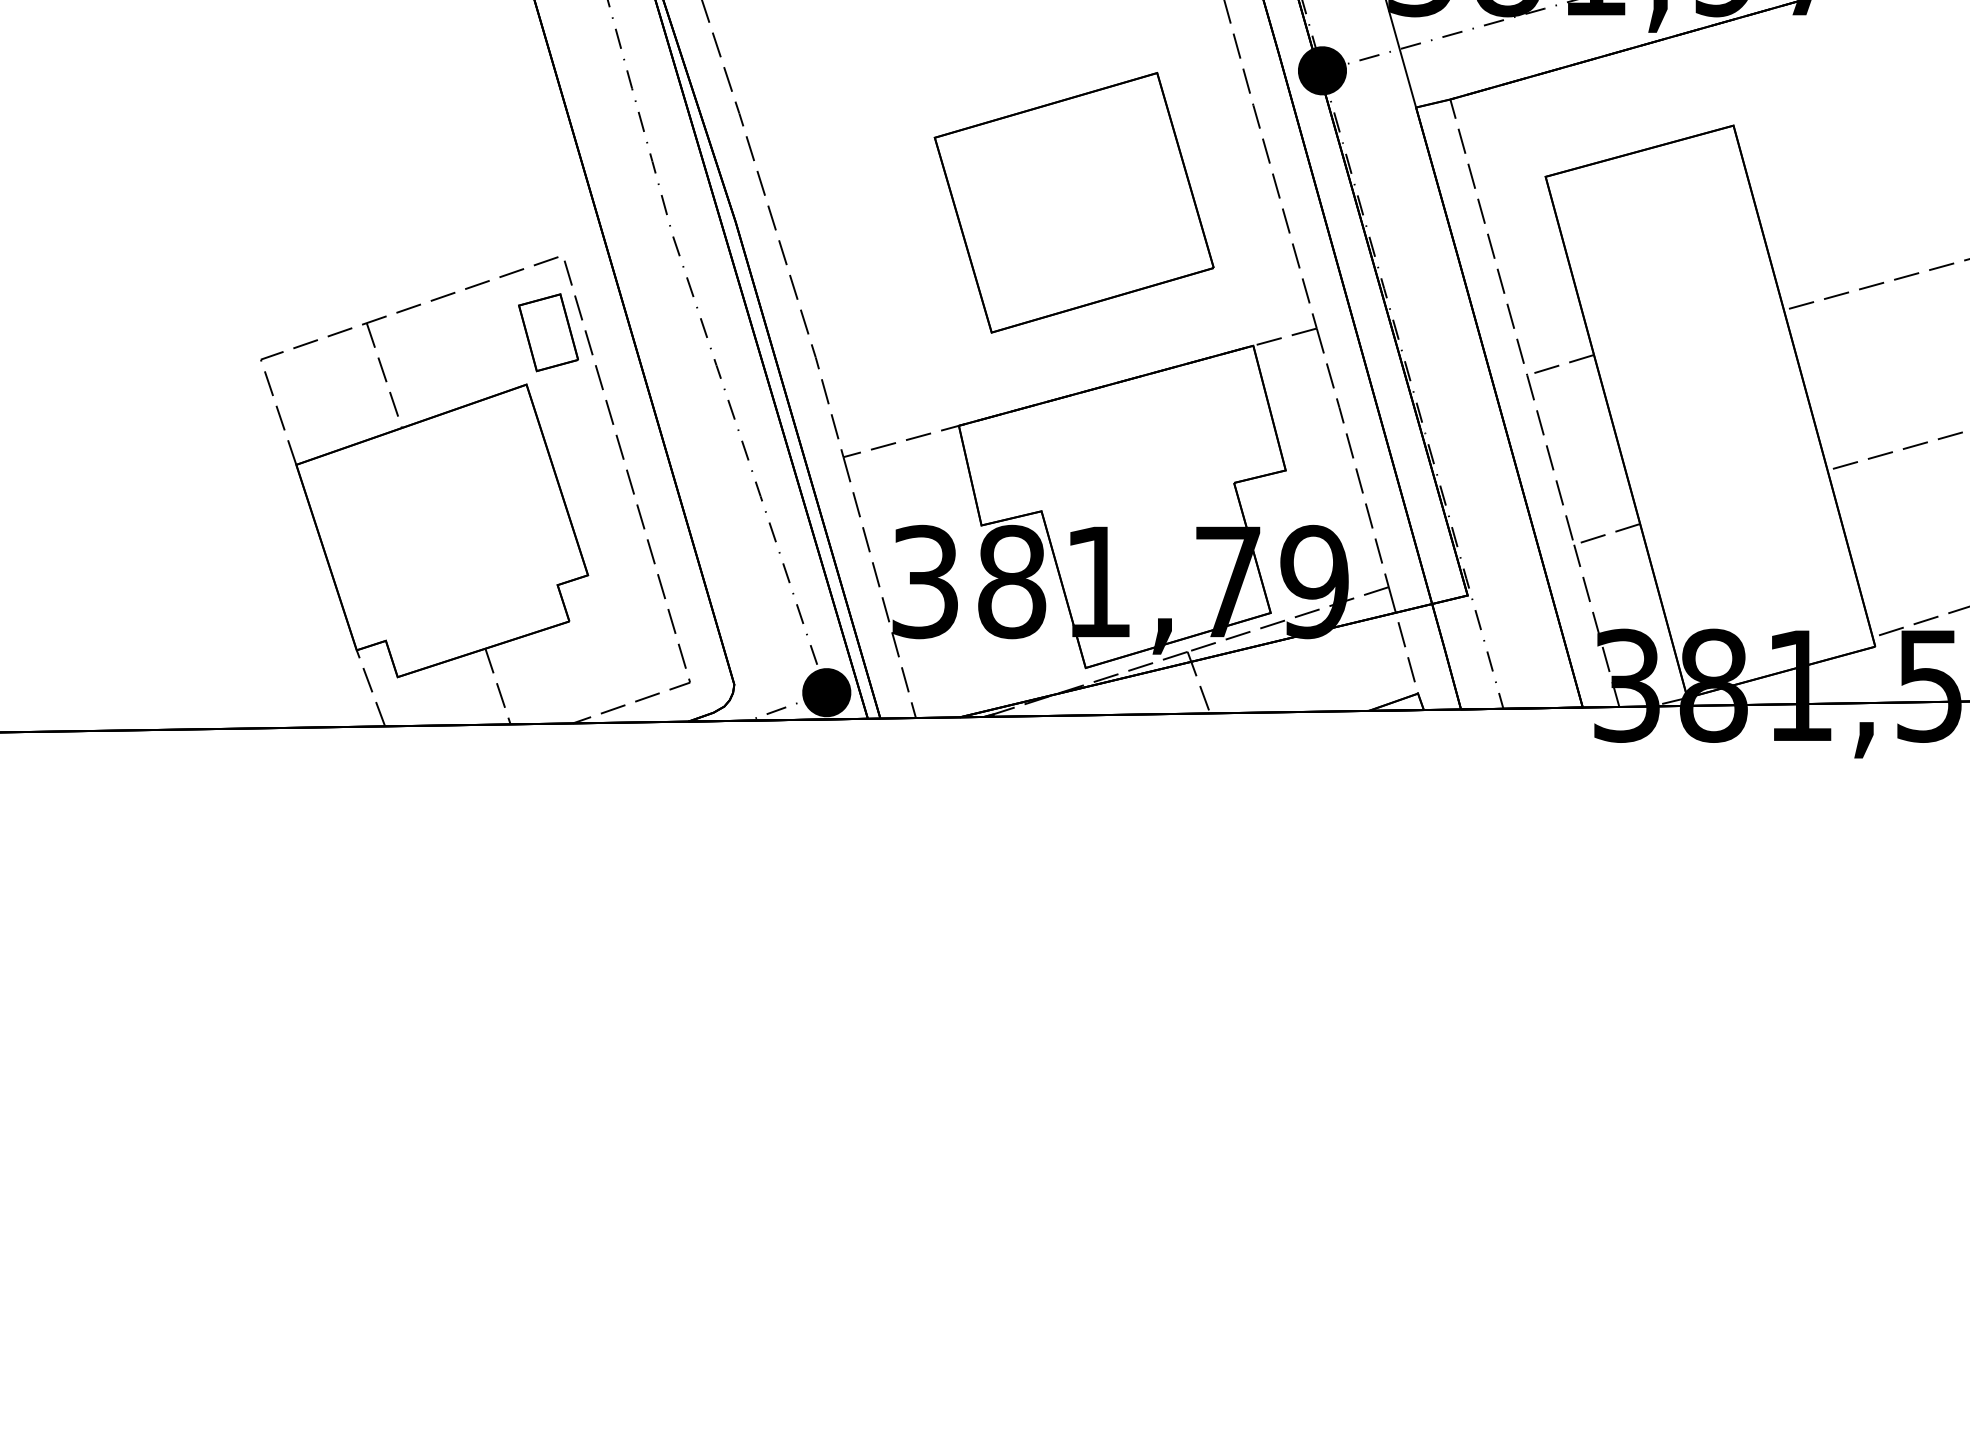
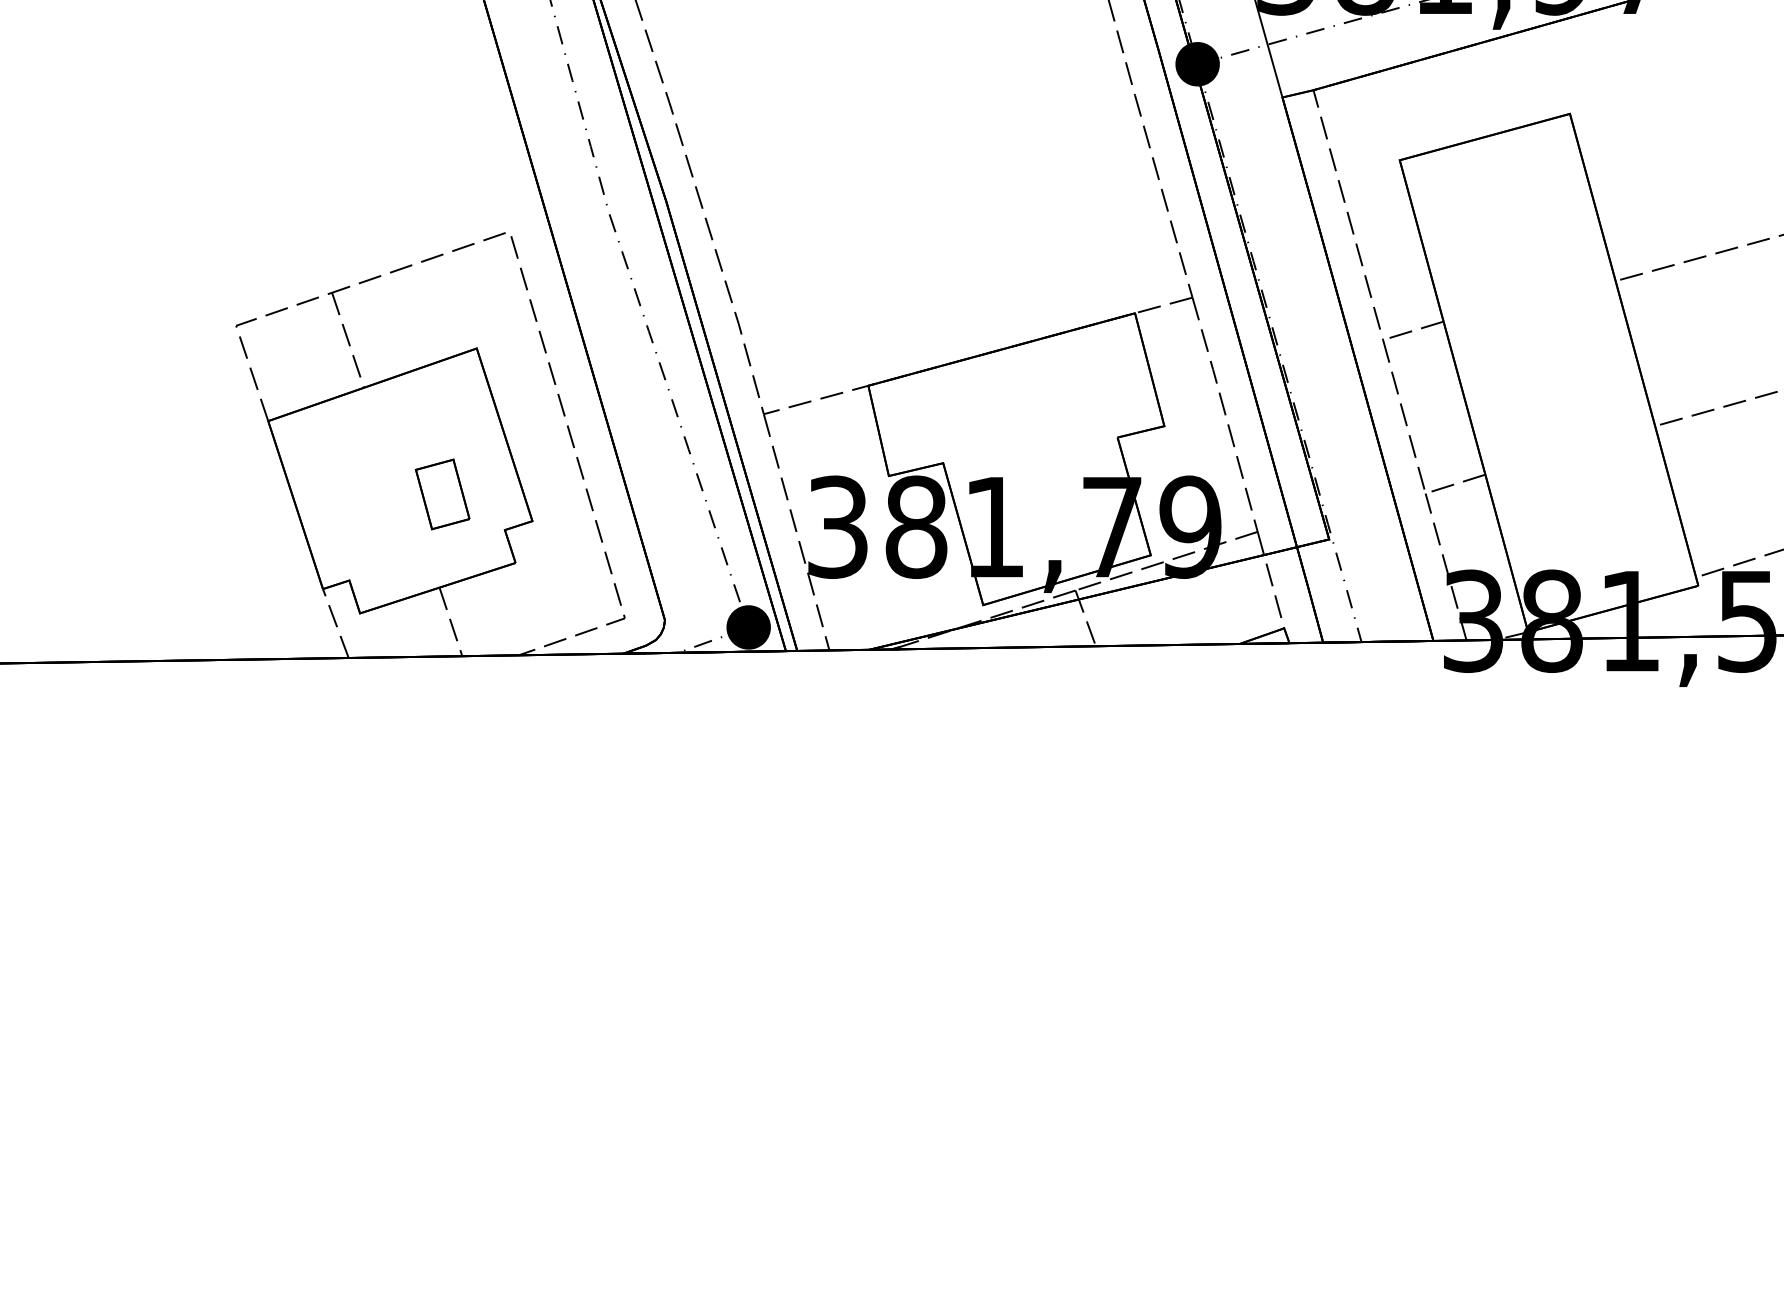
part: (1073, 202) -> (972, 183), removed
part: (548, 332) -> (442, 494), moved

